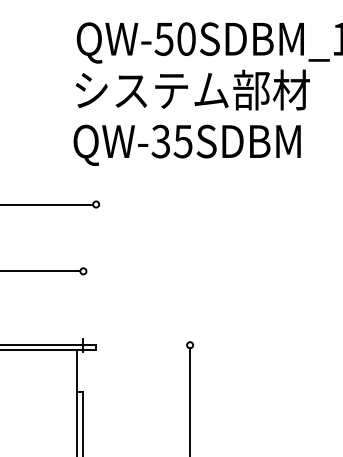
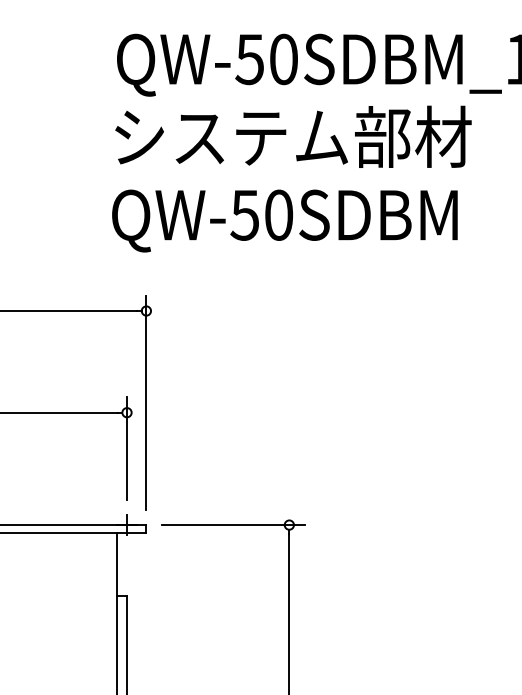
text: (171, 141) -> (261, 215), QW-35SDBM -> QW-50SDBM
line: (96, 264) -> (146, 402), added
line: (83, 294) -> (127, 447), added
line: (153, 345) -> (233, 525), added

